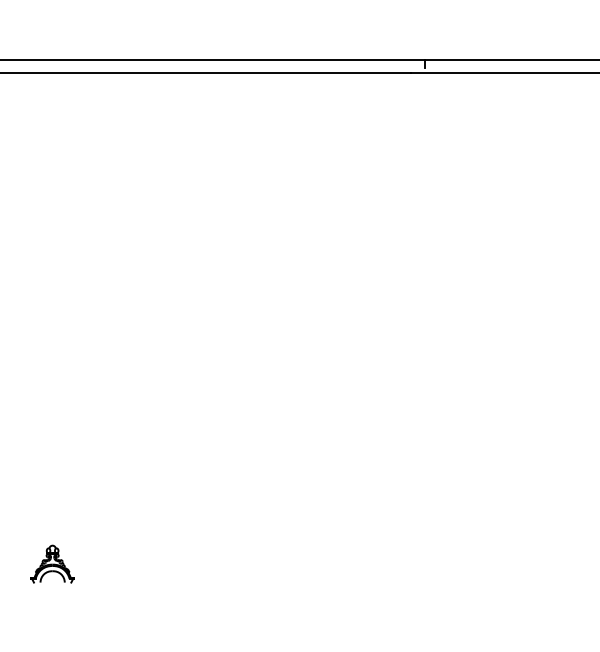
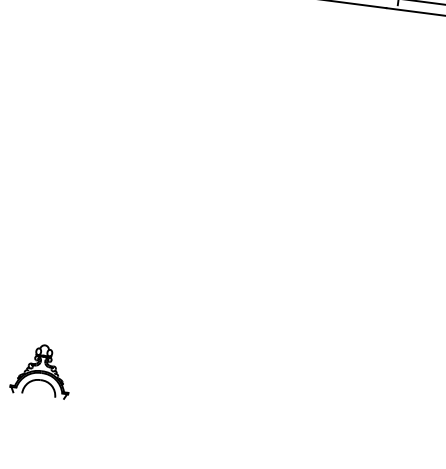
part: (52, 563) -> (41, 369), size x1.67

